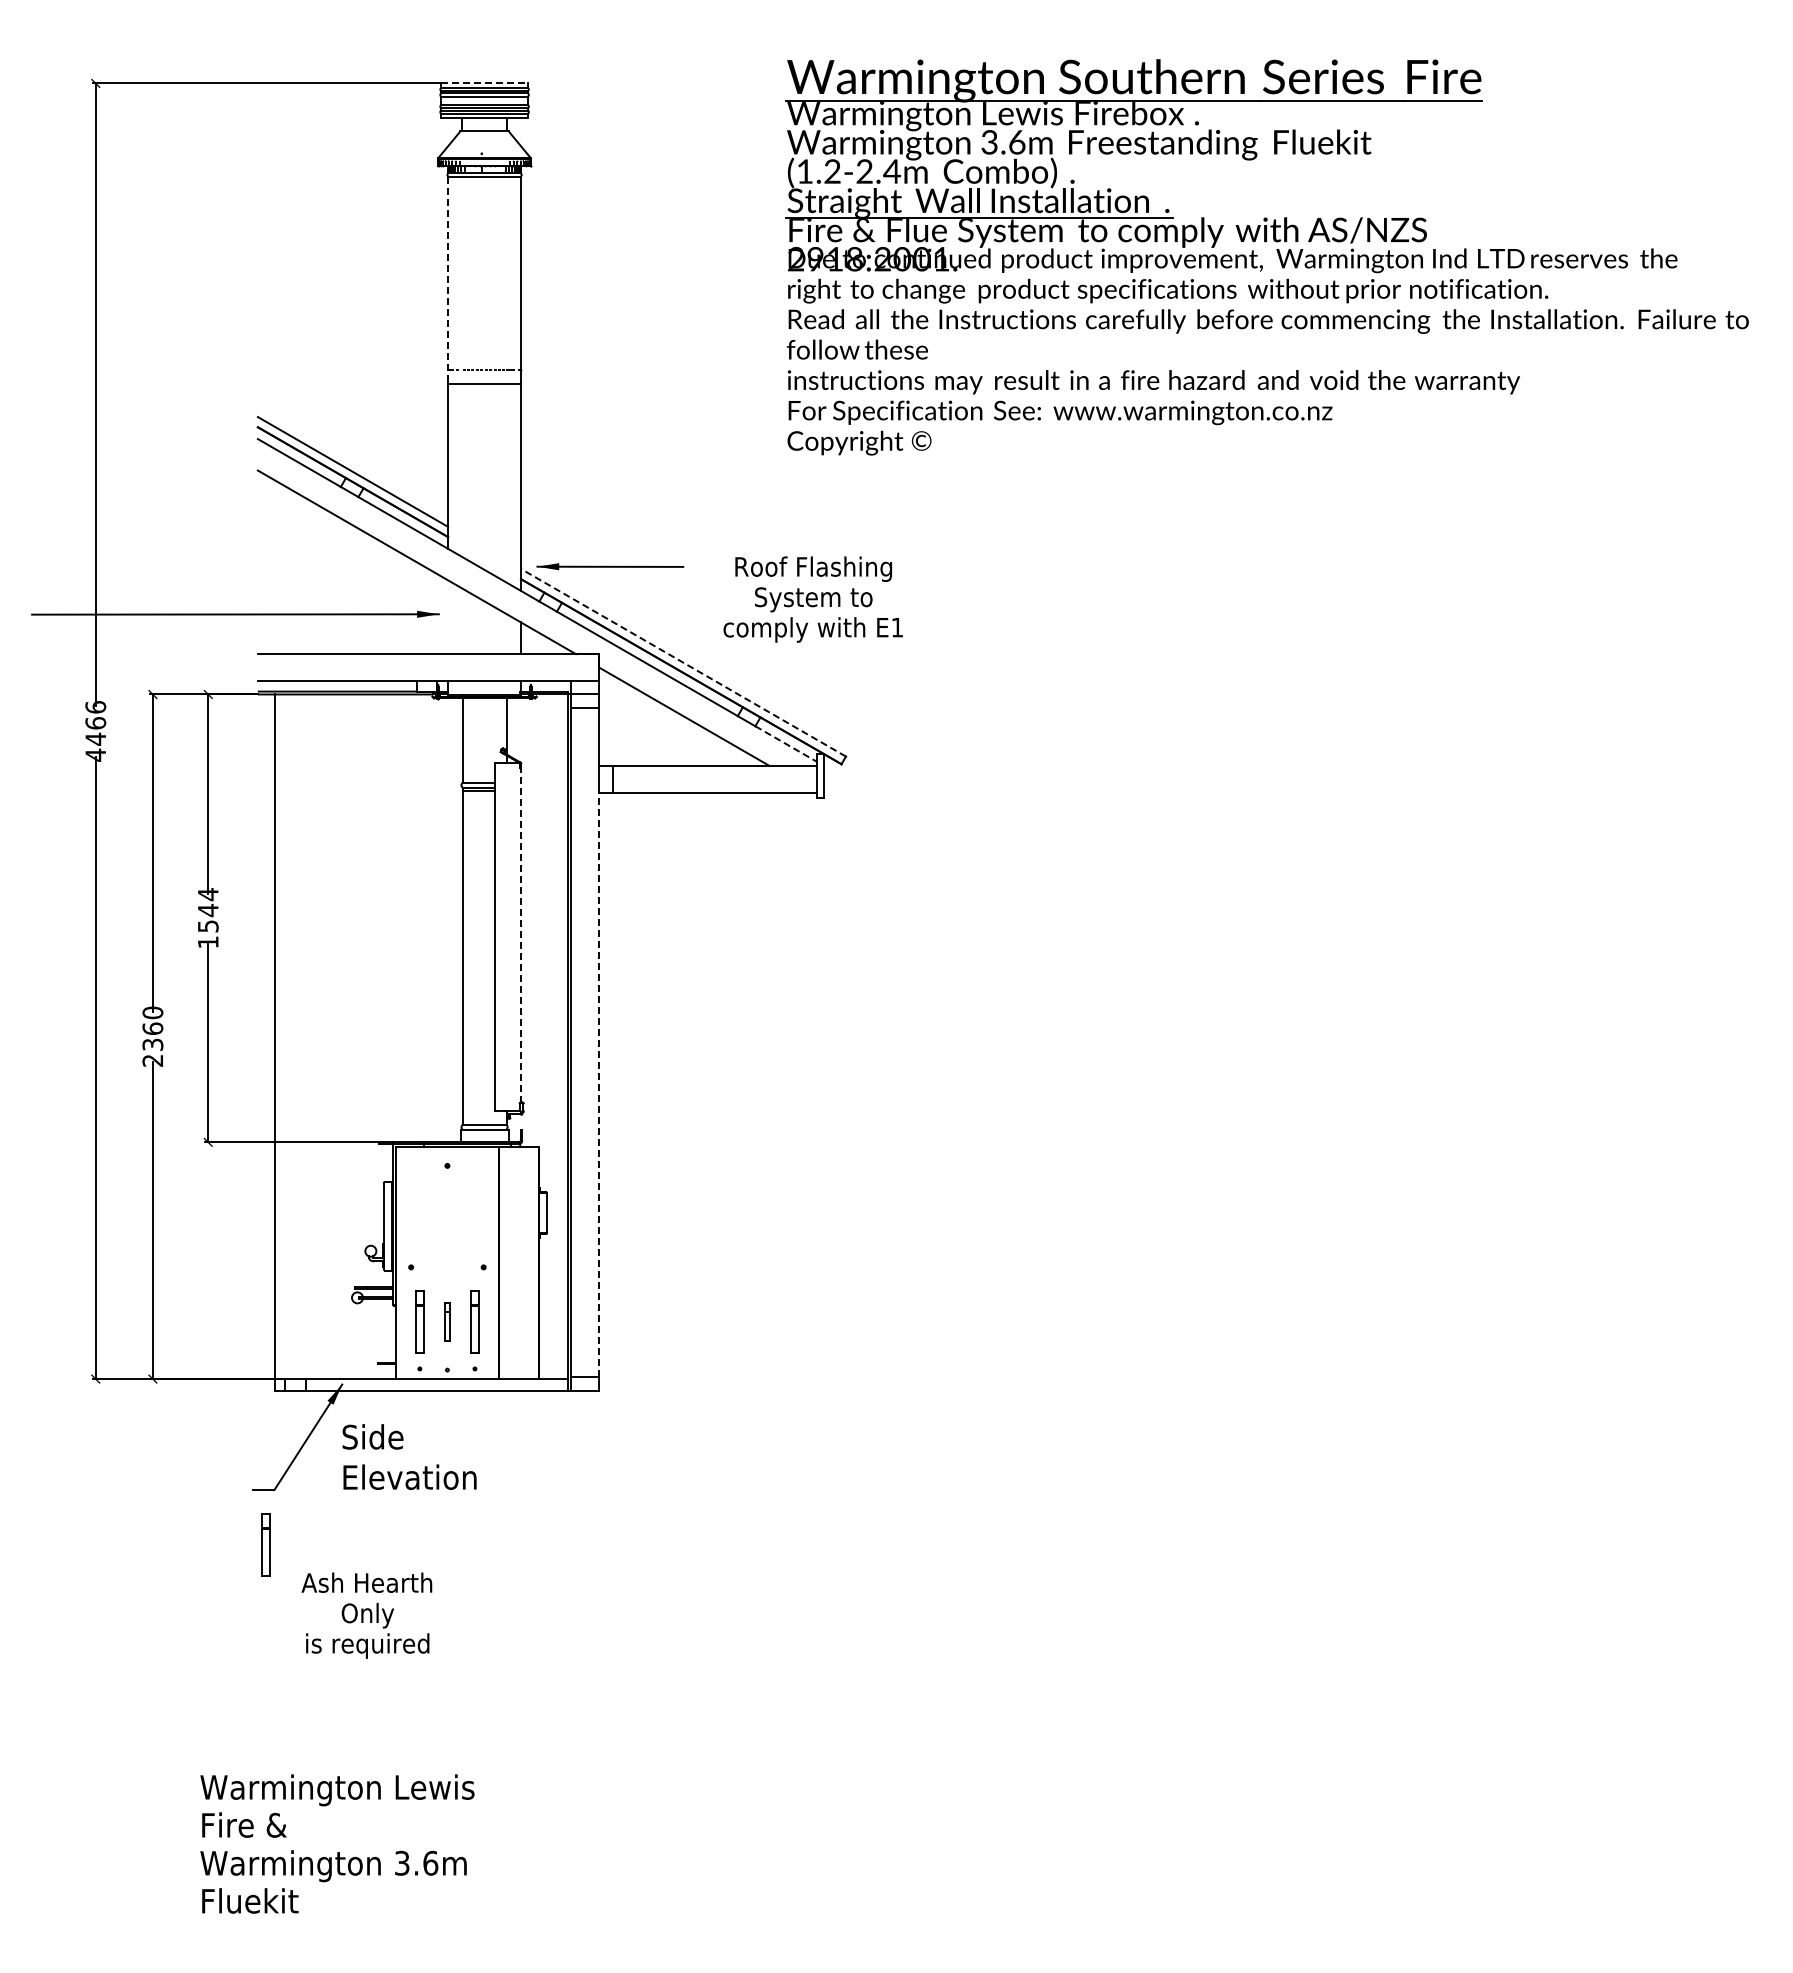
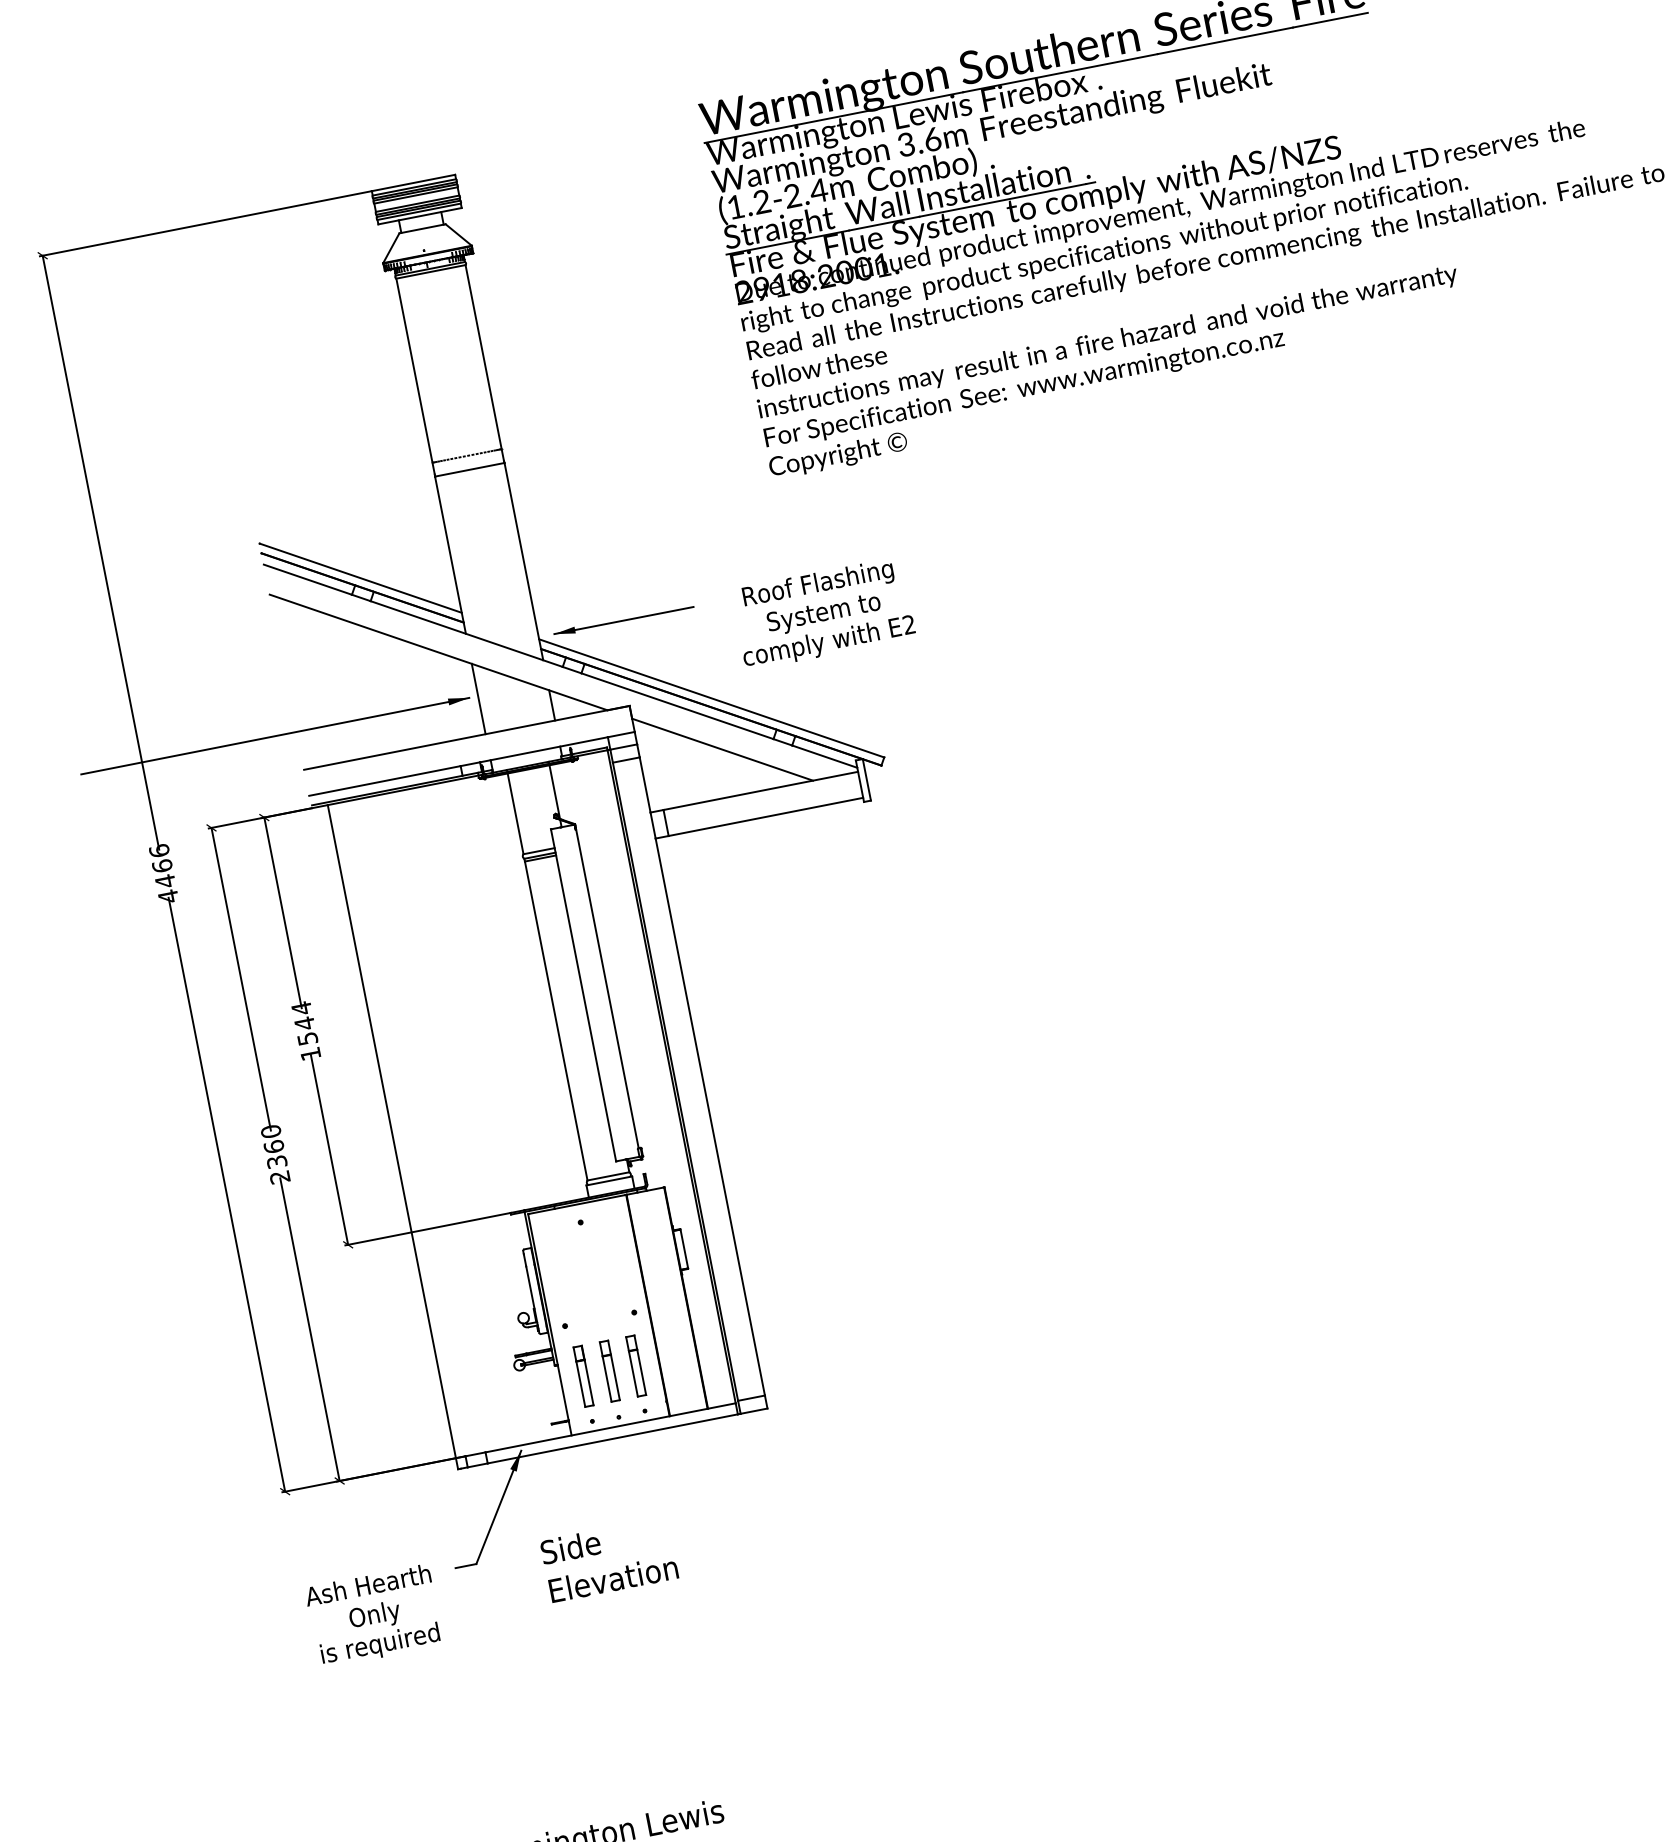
line: (484, 83) -> (413, 183), dashed -> solid
line: (448, 280) -> (416, 377), dashed -> solid
line: (448, 617) -> (479, 699), added
text: (896, 627) -> (908, 624), E1 -> E2
line: (683, 662) -> (711, 698), dashed -> solid
line: (786, 744) -> (825, 757), dashed -> solid
line: (520, 932) -> (606, 986), dashed -> solid
line: (599, 1085) -> (710, 1117), dashed -> solid
part: (447, 1321) -> (609, 1370), size x1.67
text: (409, 1456) -> (609, 1559), moved
part: (265, 1544) -> (478, 1617), removed
text: (366, 1615) -> (373, 1616), moved

